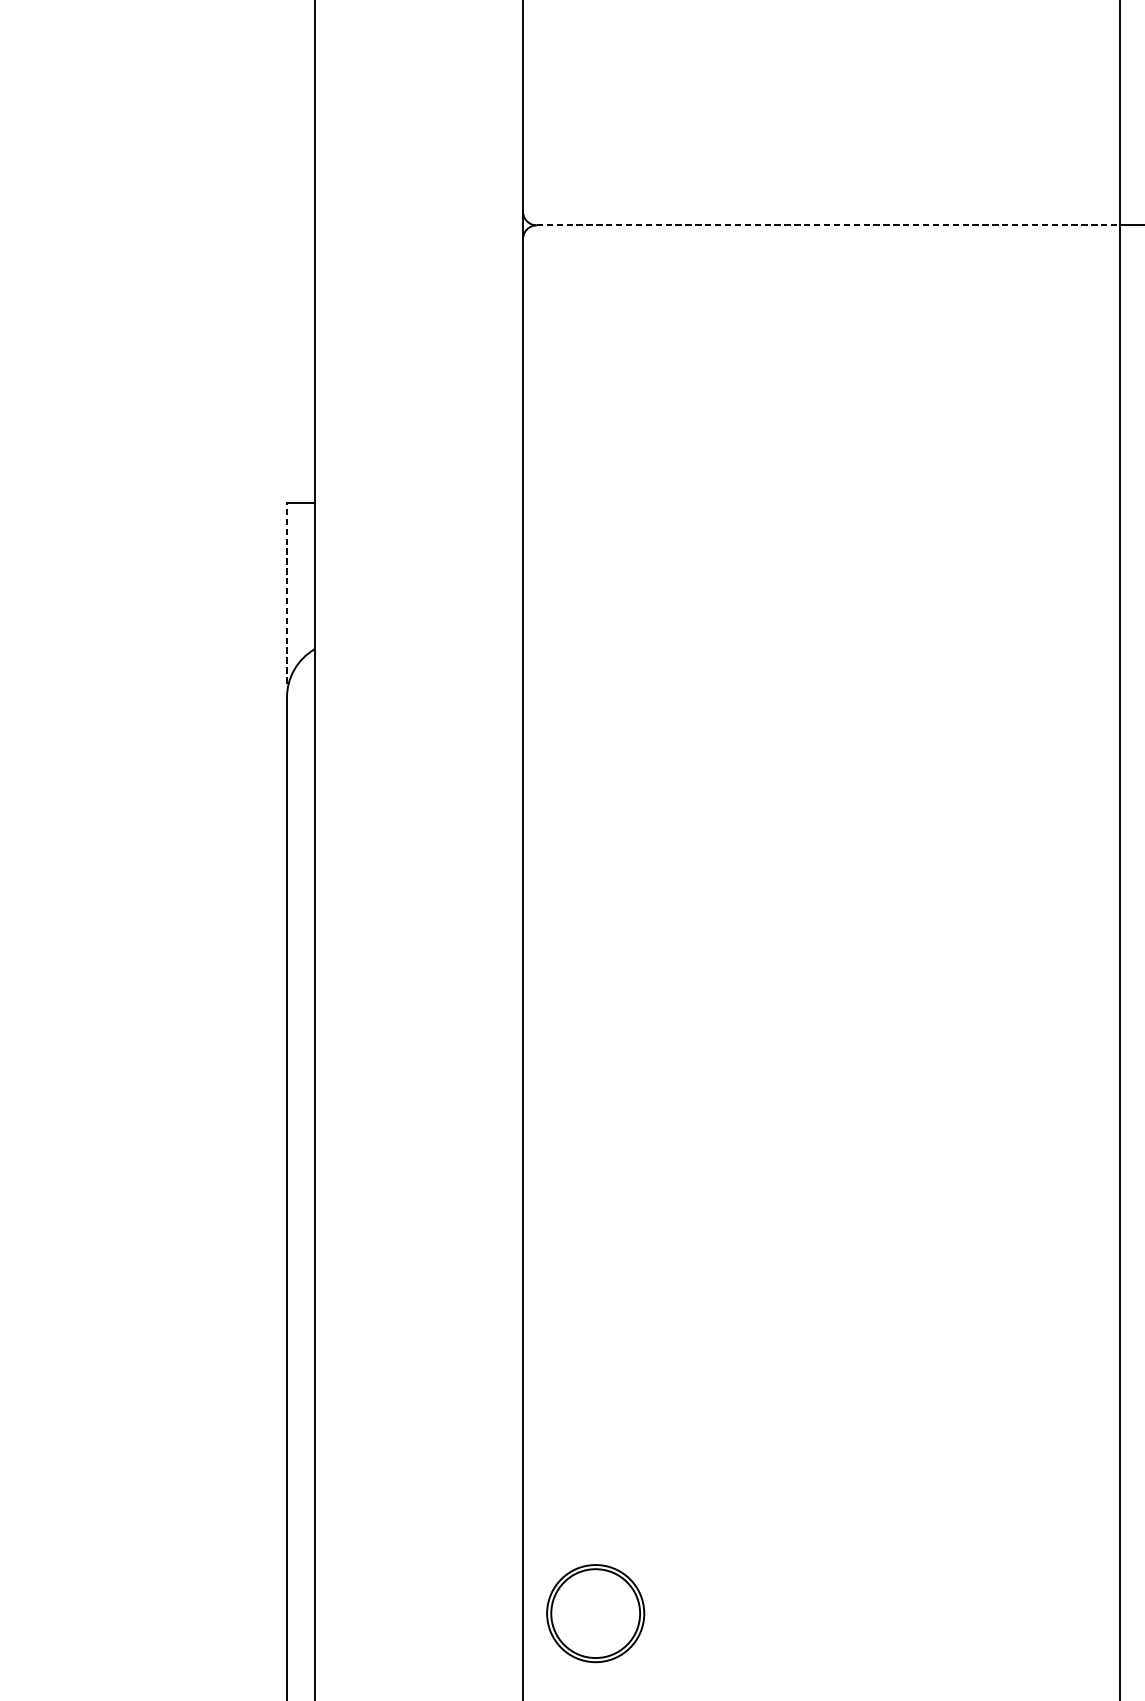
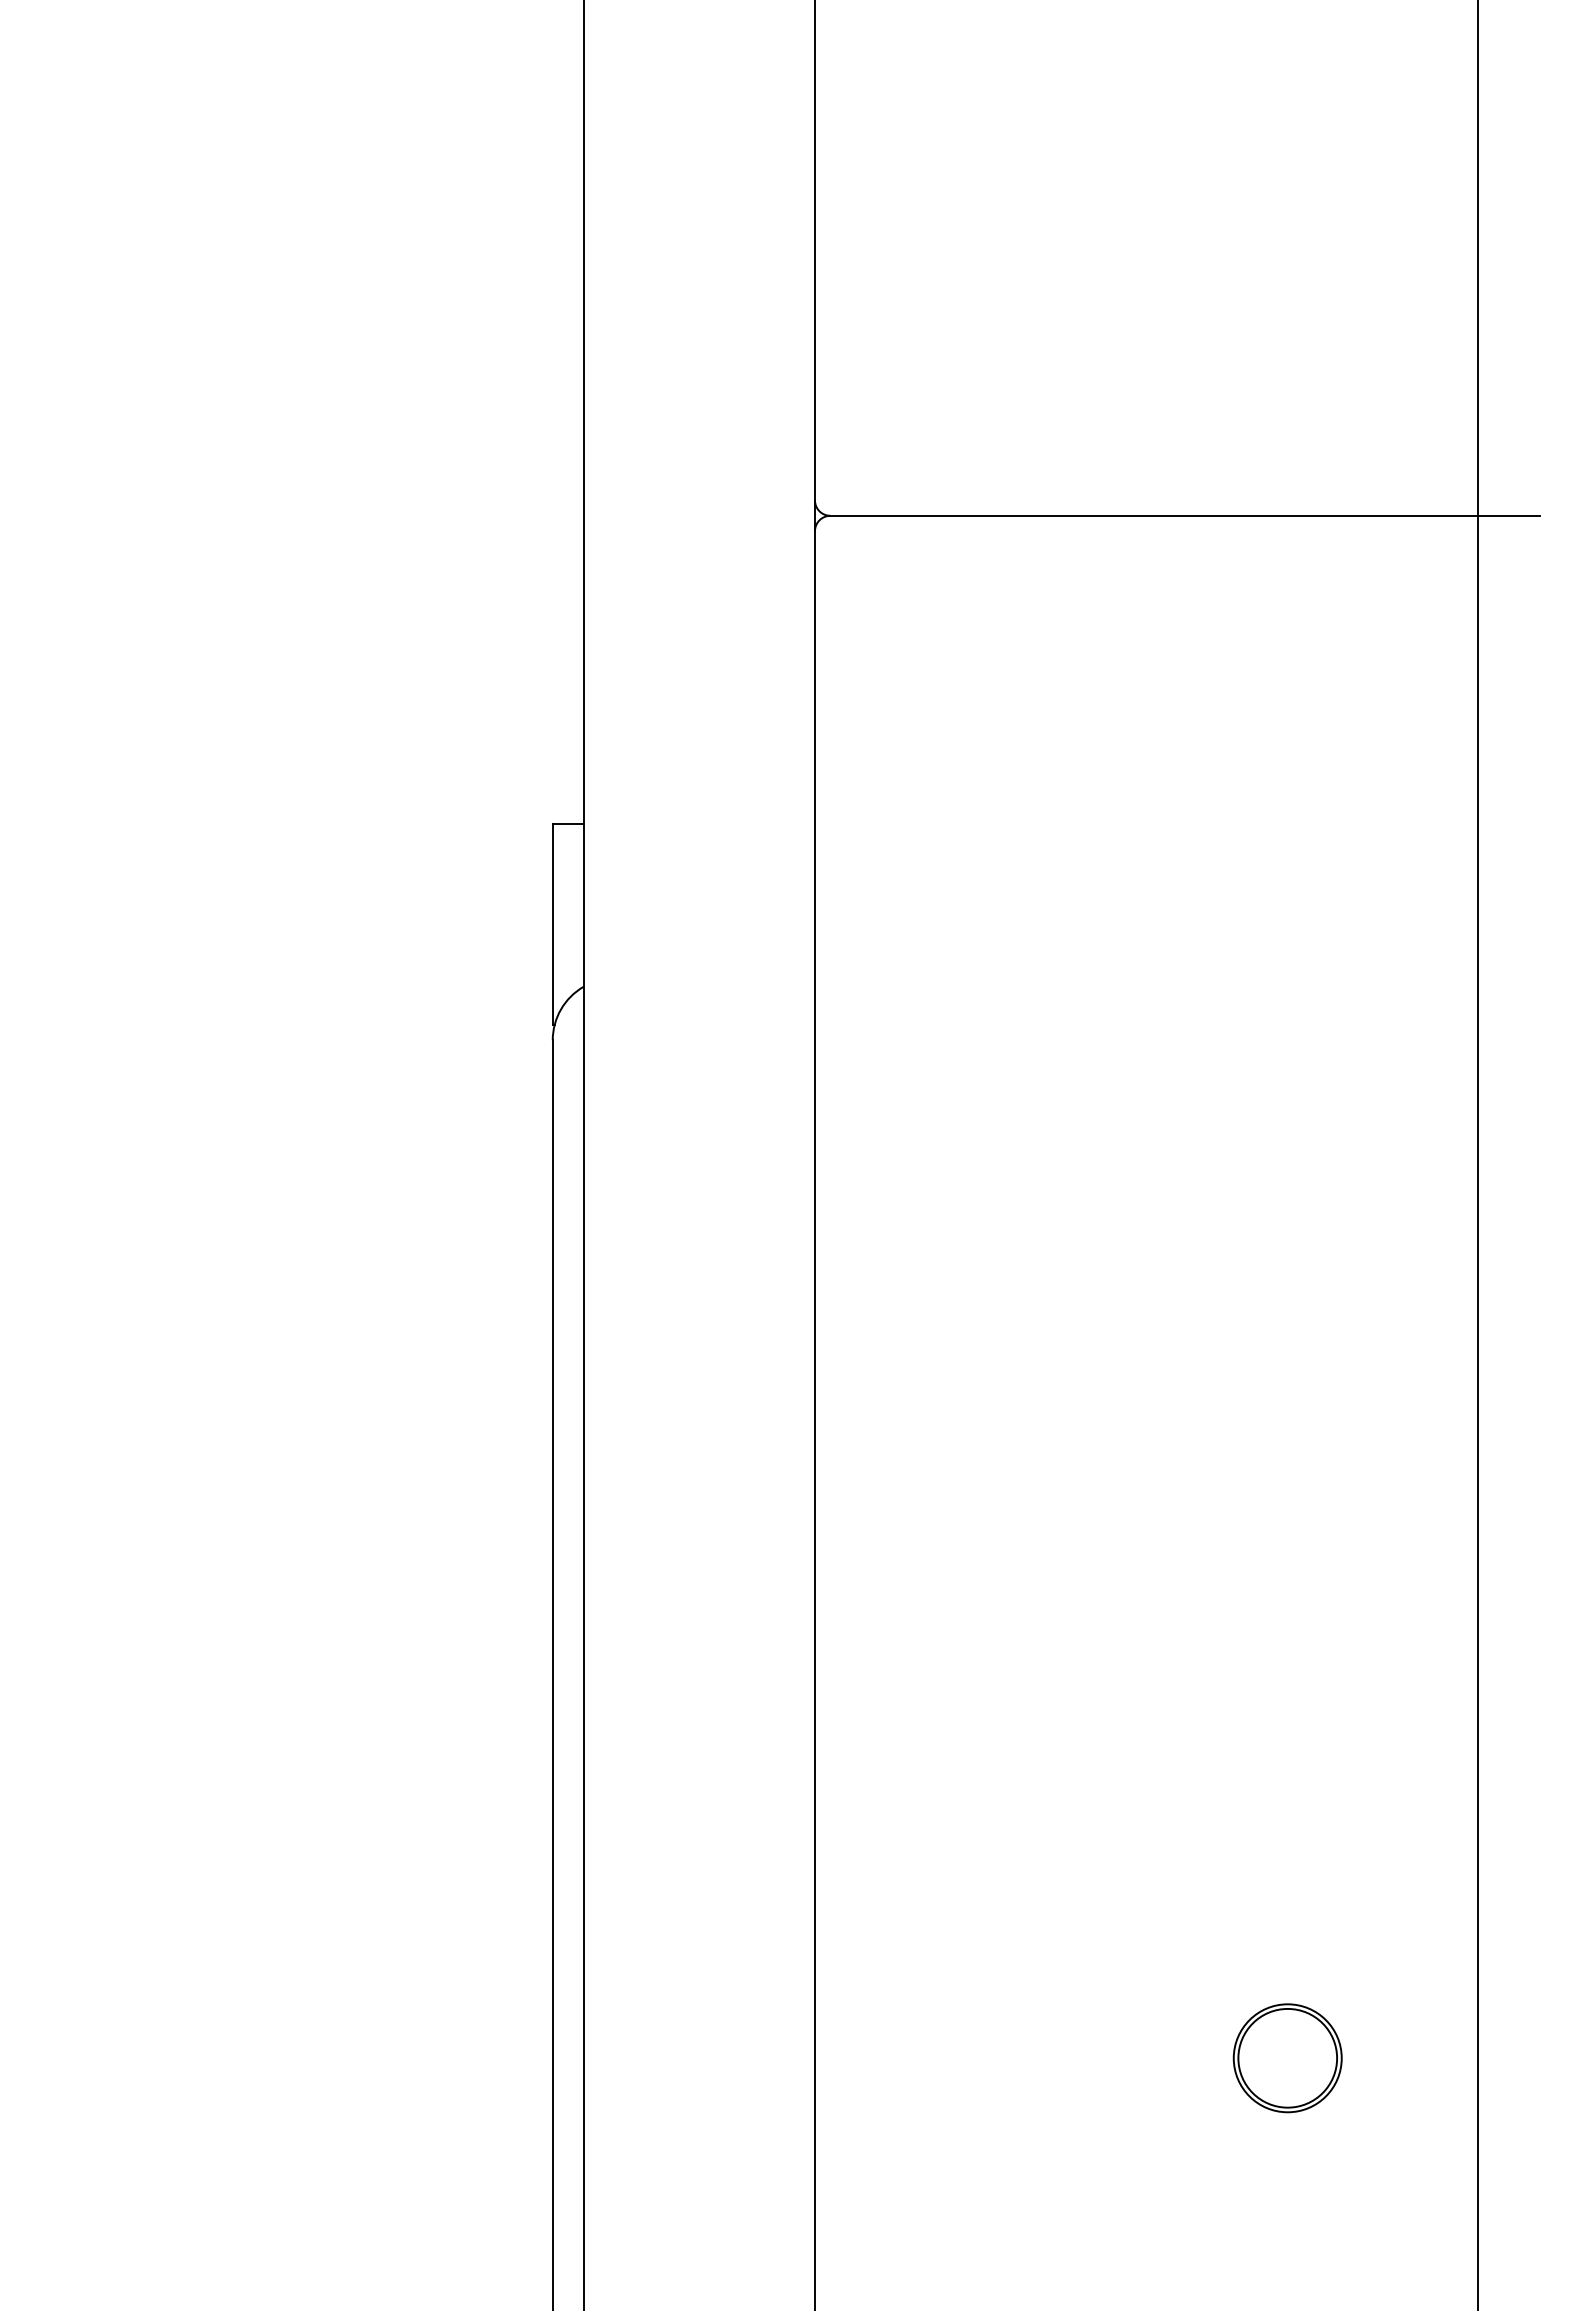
line: (828, 225) -> (1154, 515), dashed -> solid
line: (286, 593) -> (552, 924), dashed -> solid
part: (595, 1613) -> (1287, 2058), moved

